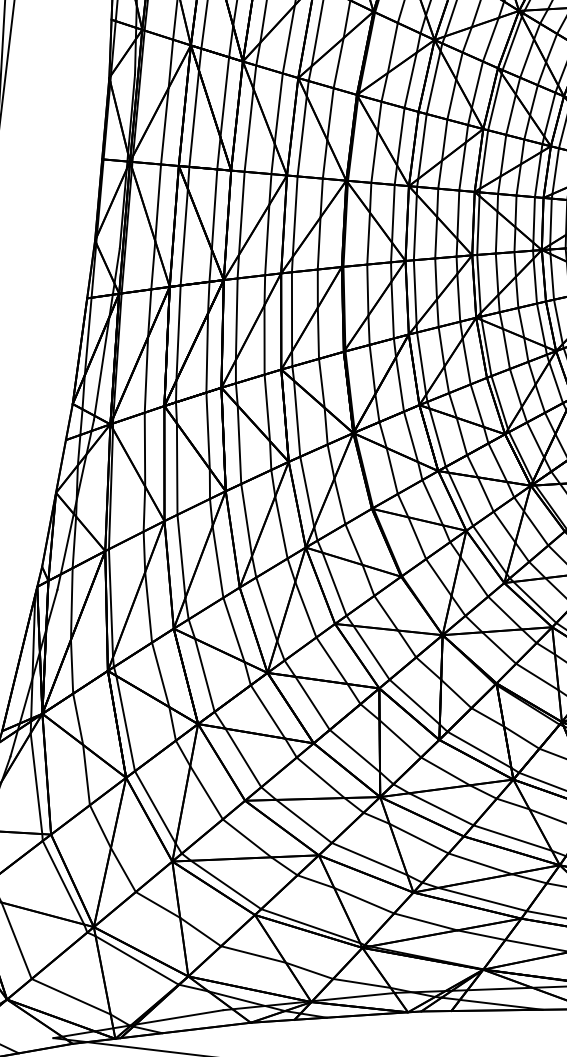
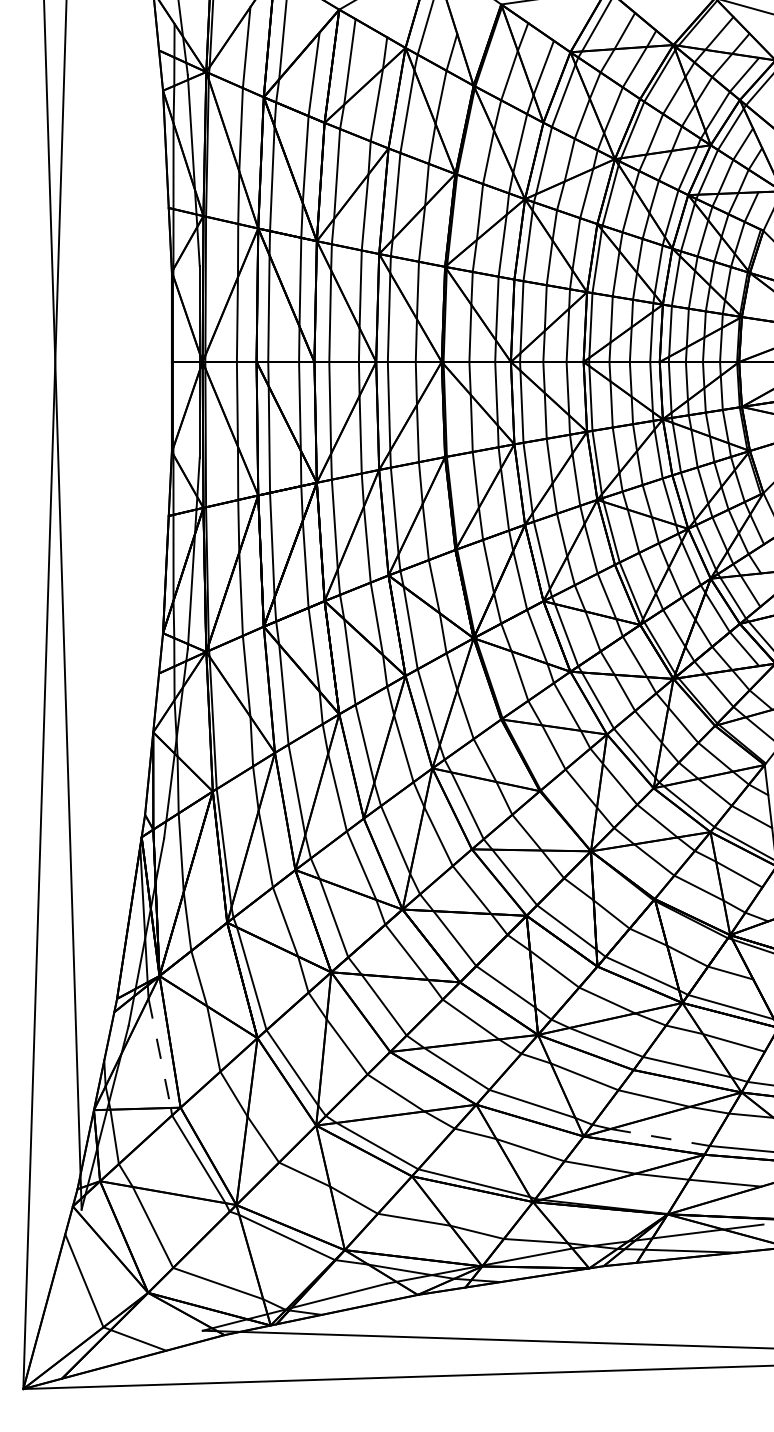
line: (36, 783) -> (159, 1053), solid -> dashed
line: (482, 899) -> (660, 1137), solid -> dashed

